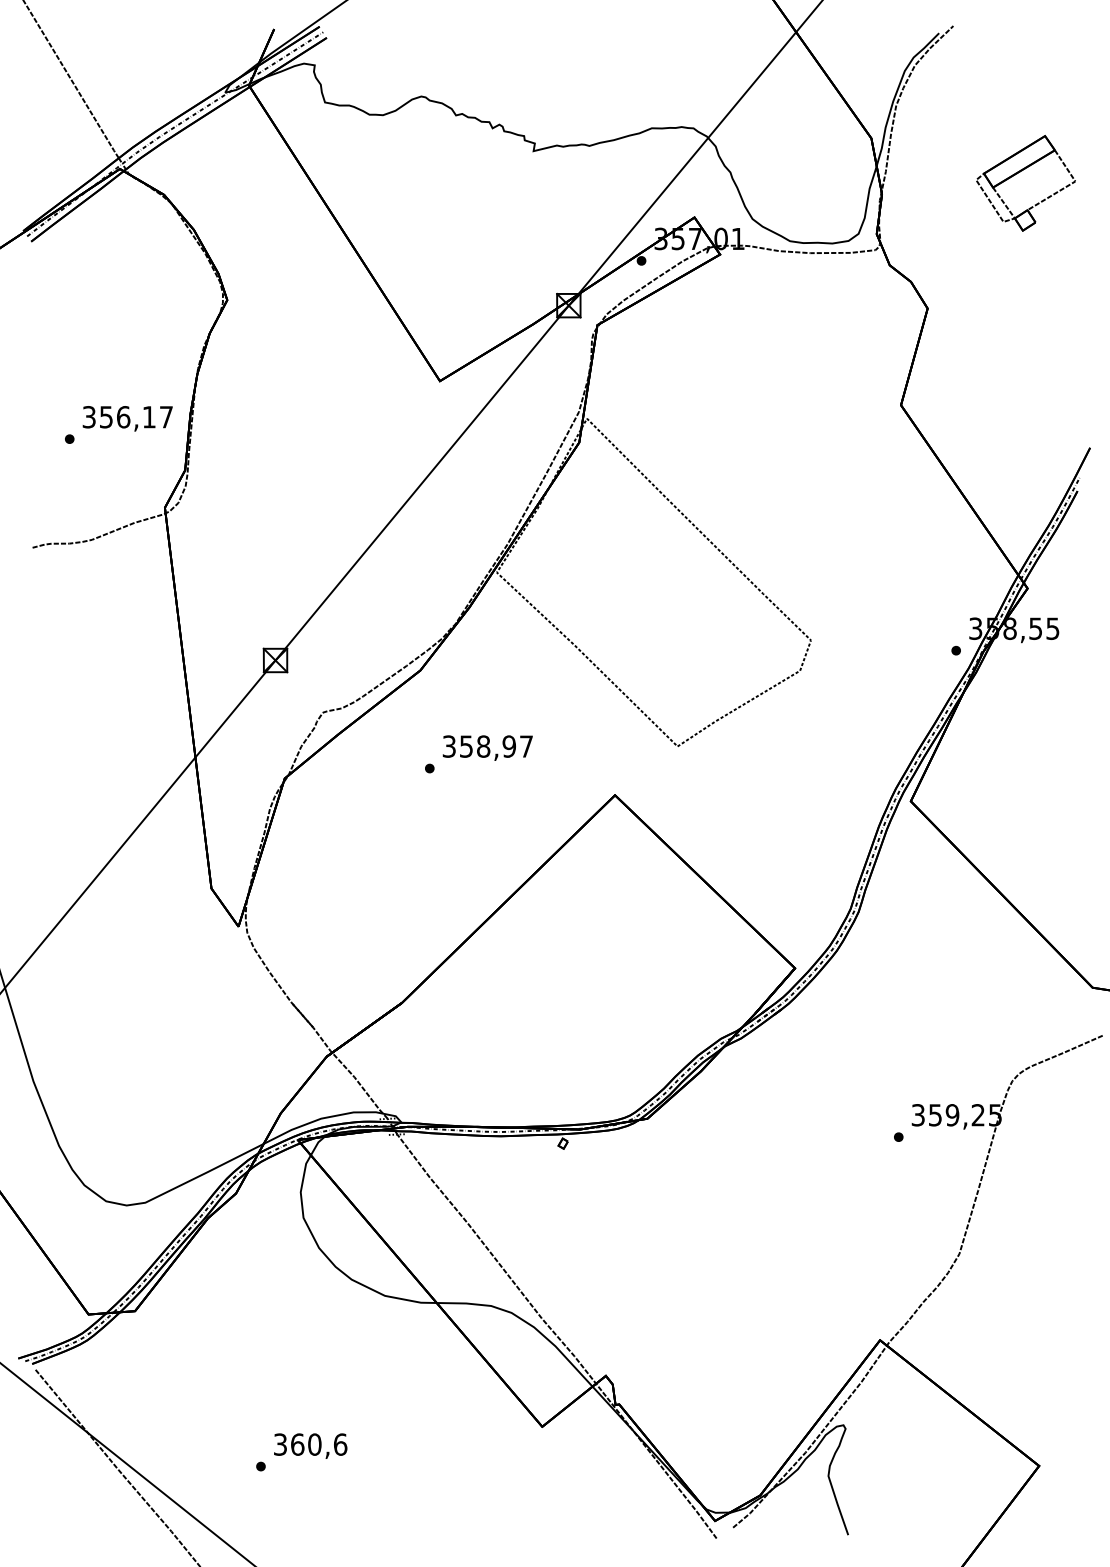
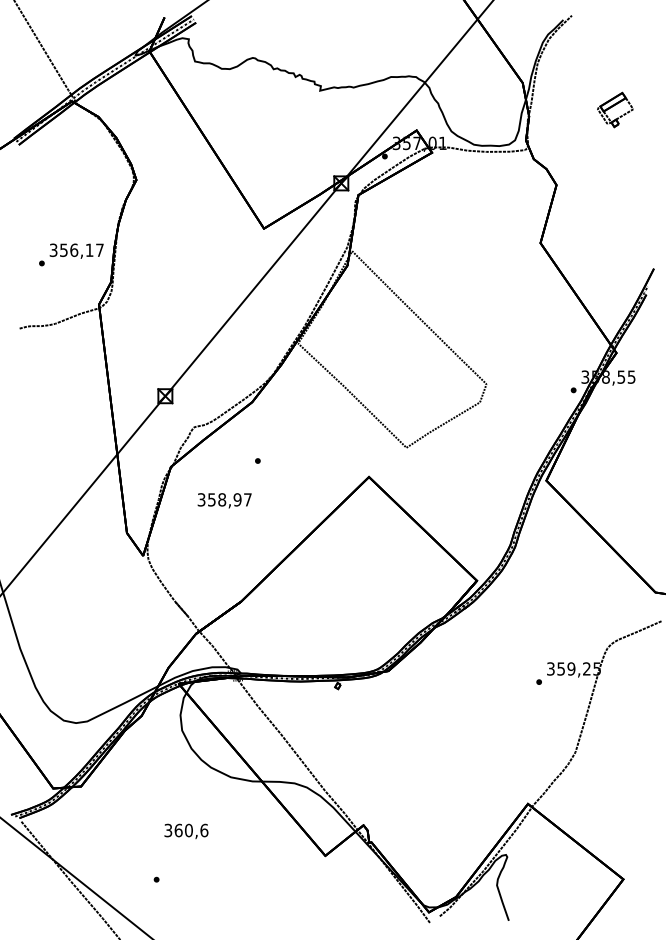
part: (1025, 182) -> (615, 109), size x0.6
text: (487, 747) -> (224, 500), moved
text: (310, 1446) -> (186, 831), moved

